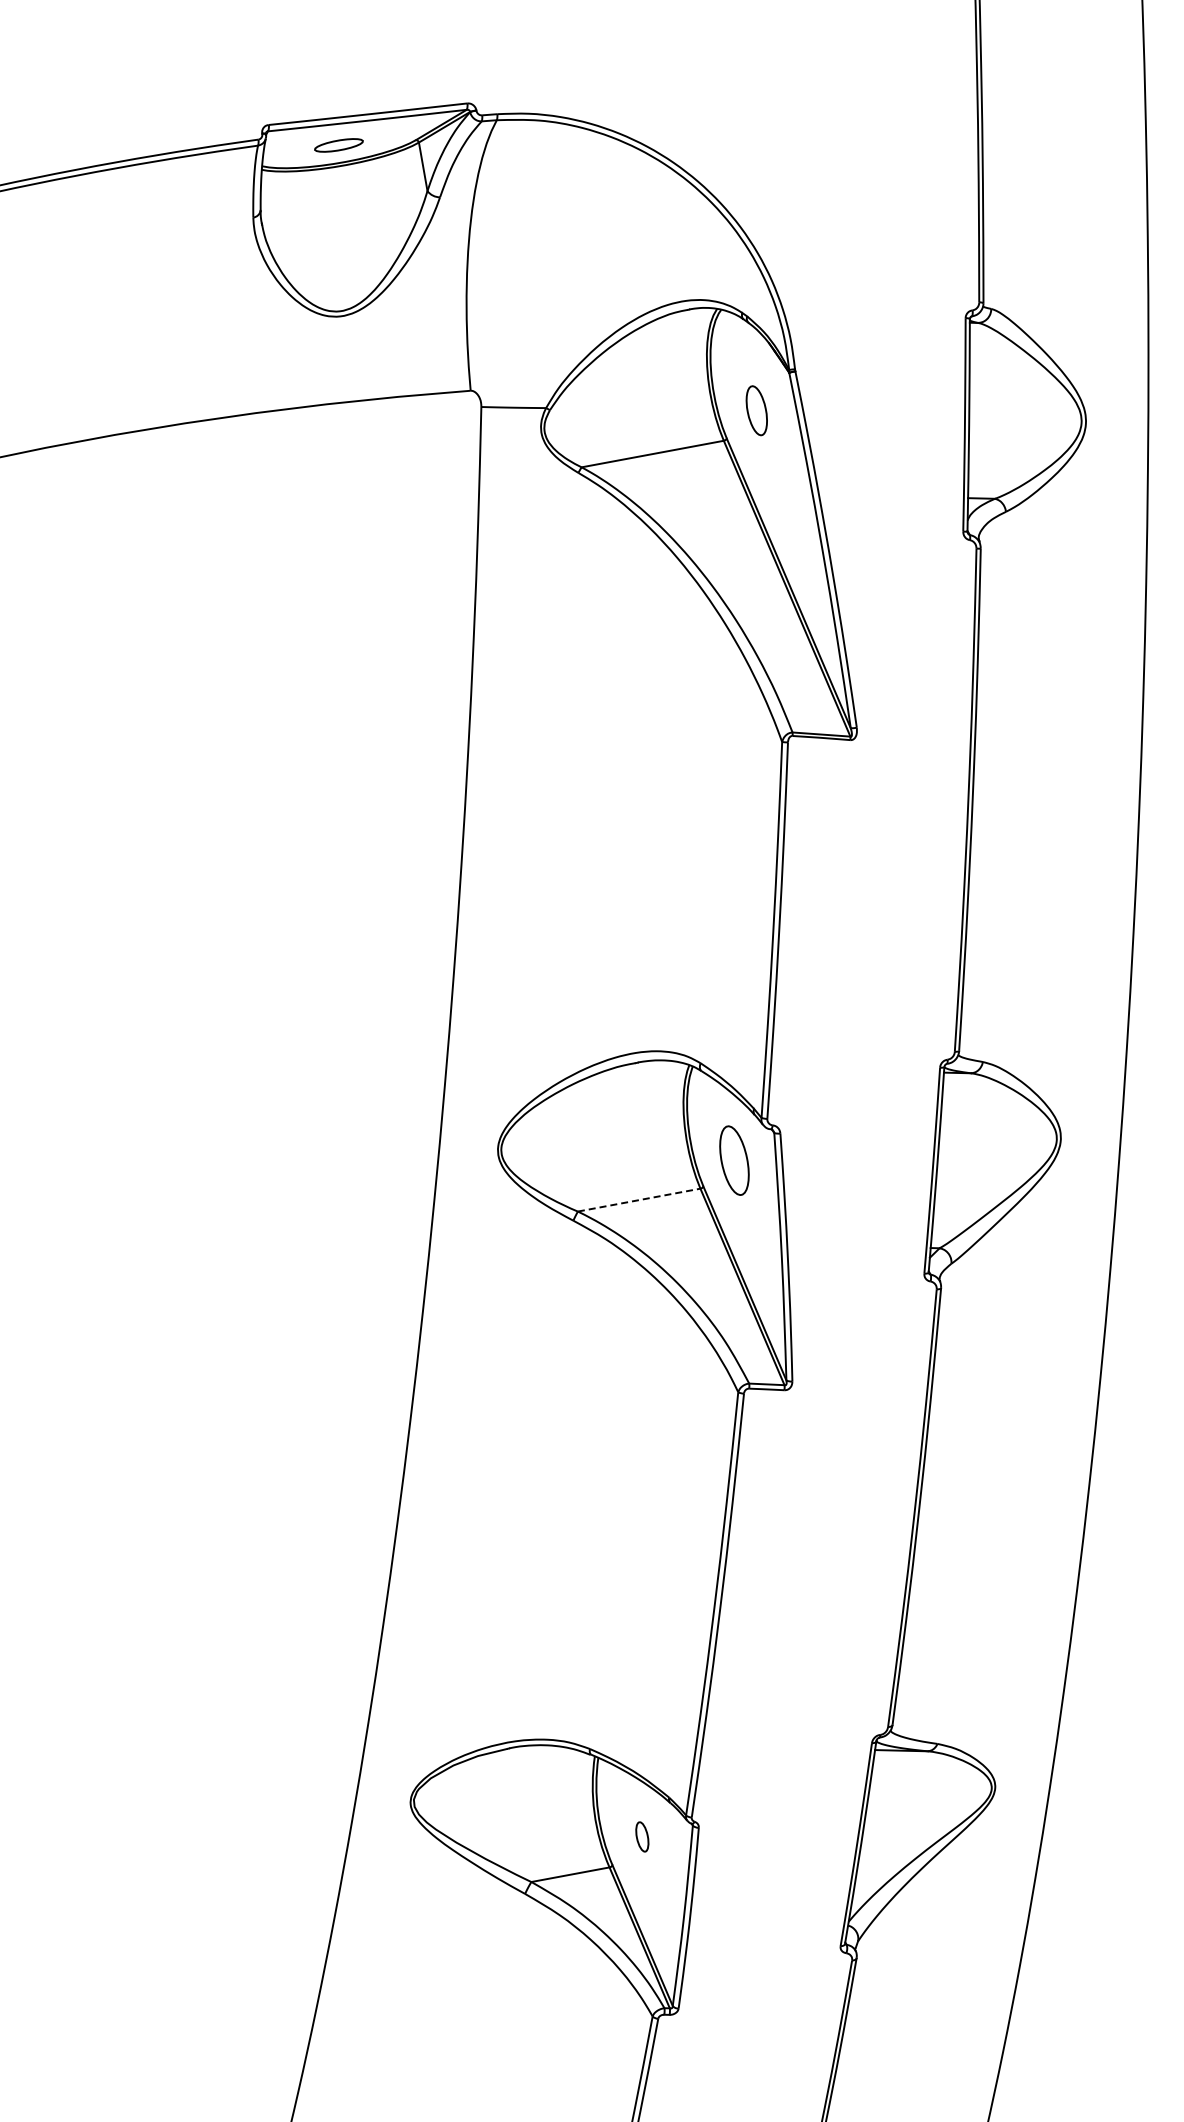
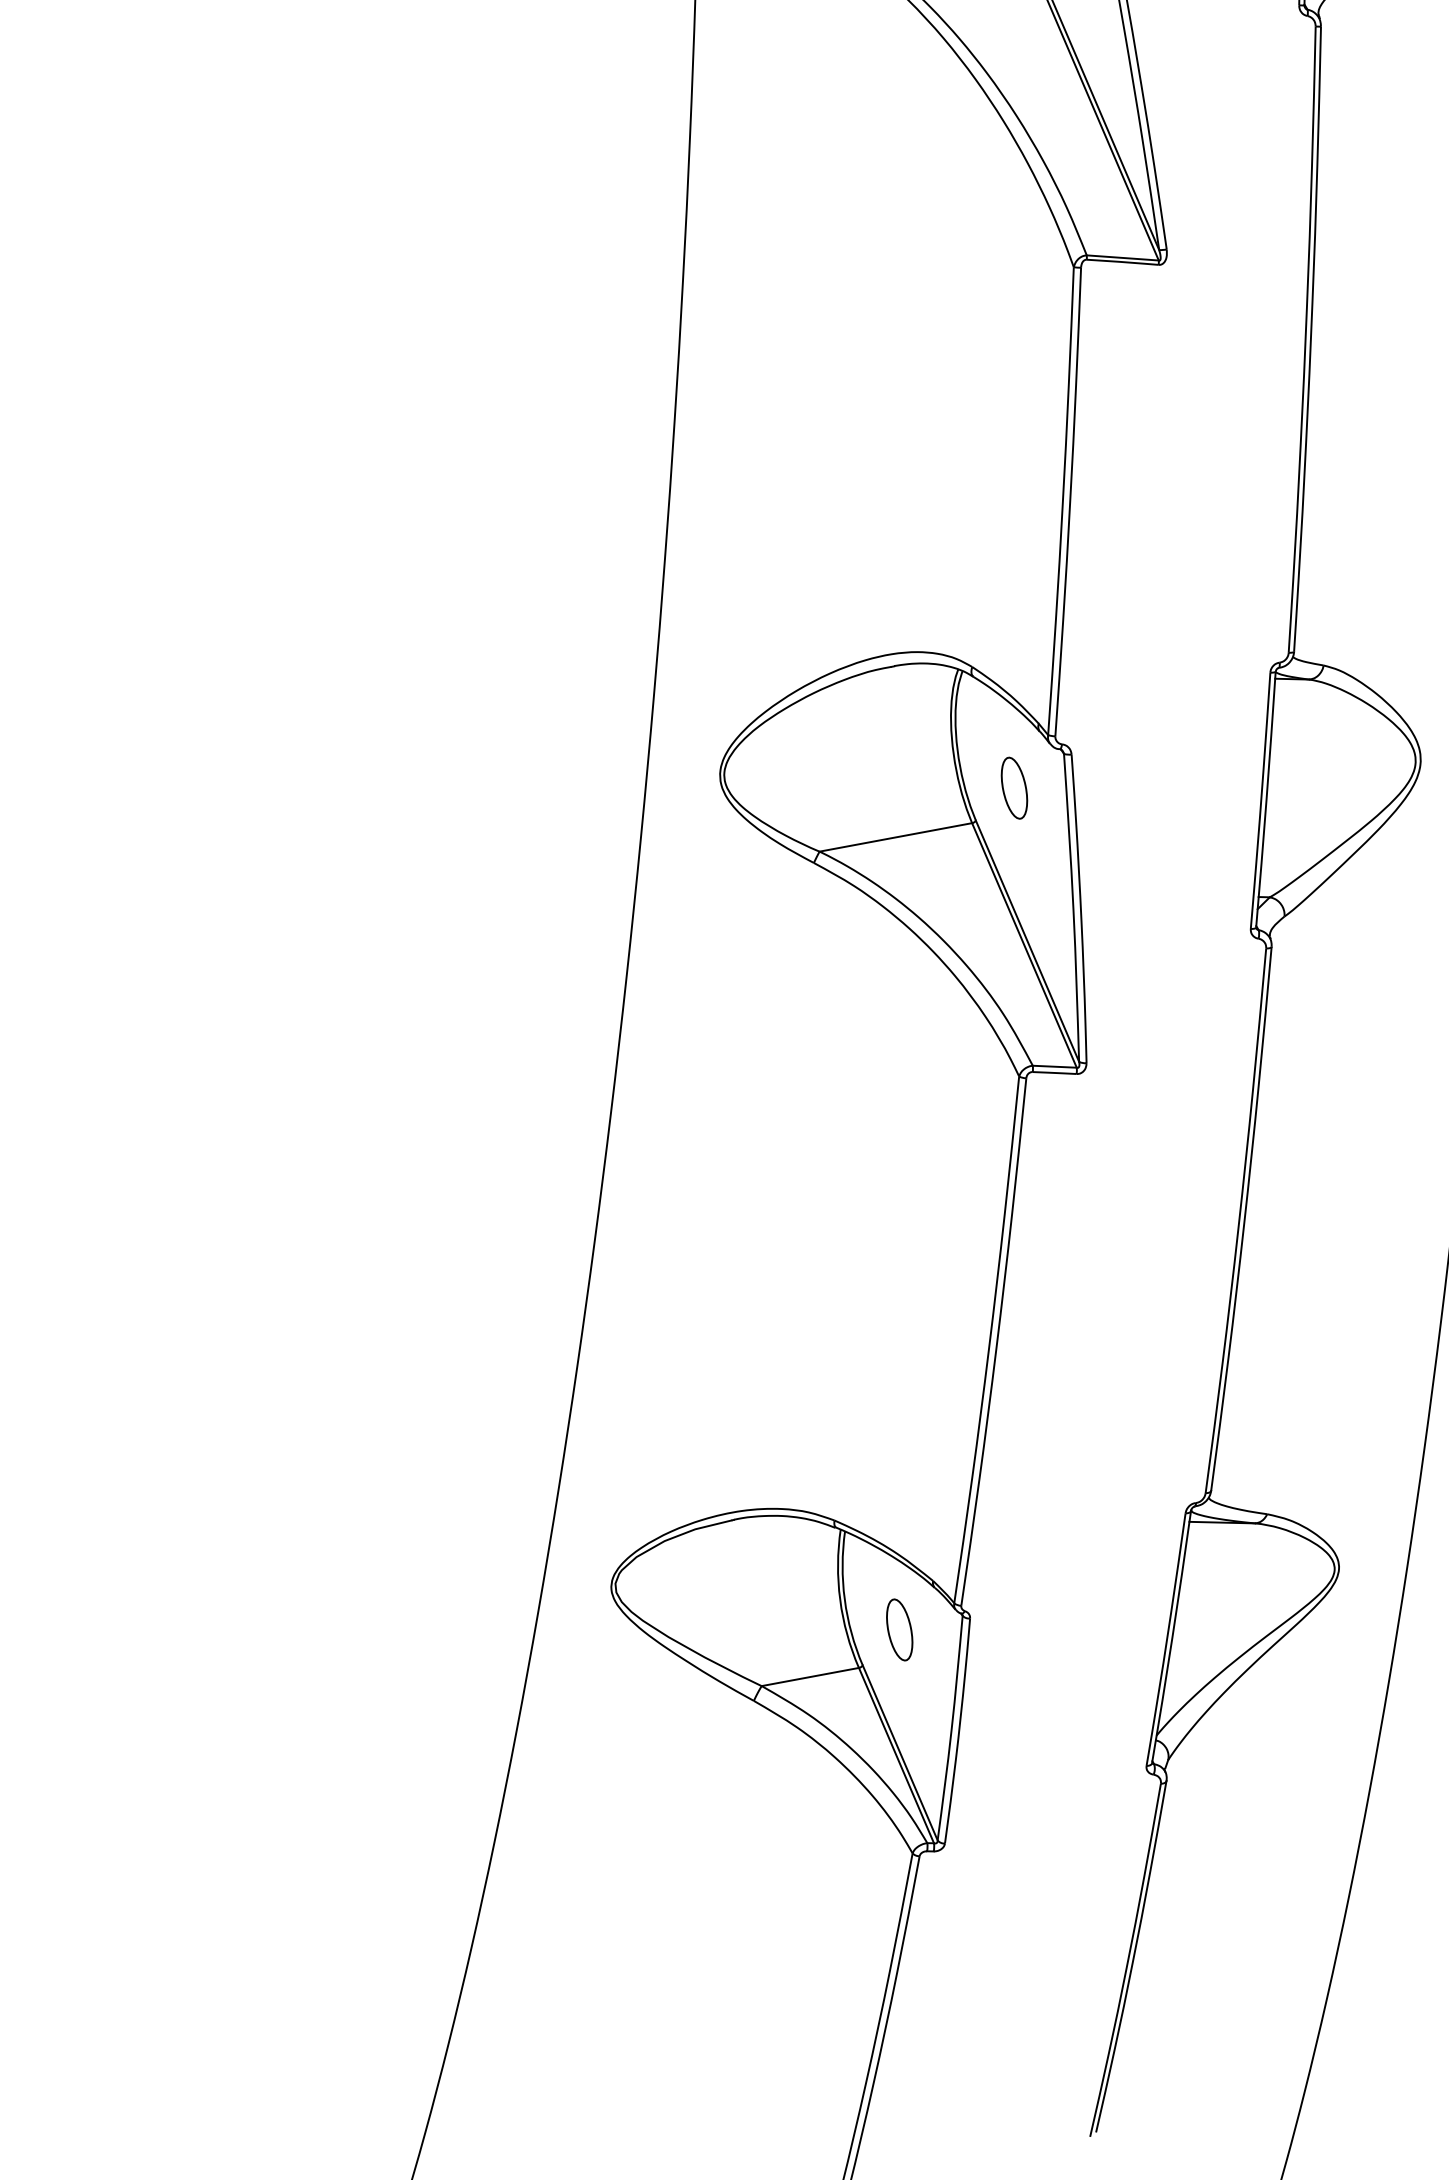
part: (734, 1160) -> (1014, 788), size x0.71
line: (639, 1200) -> (896, 837), dashed -> solid
part: (642, 1836) -> (899, 1629), size x1.67

